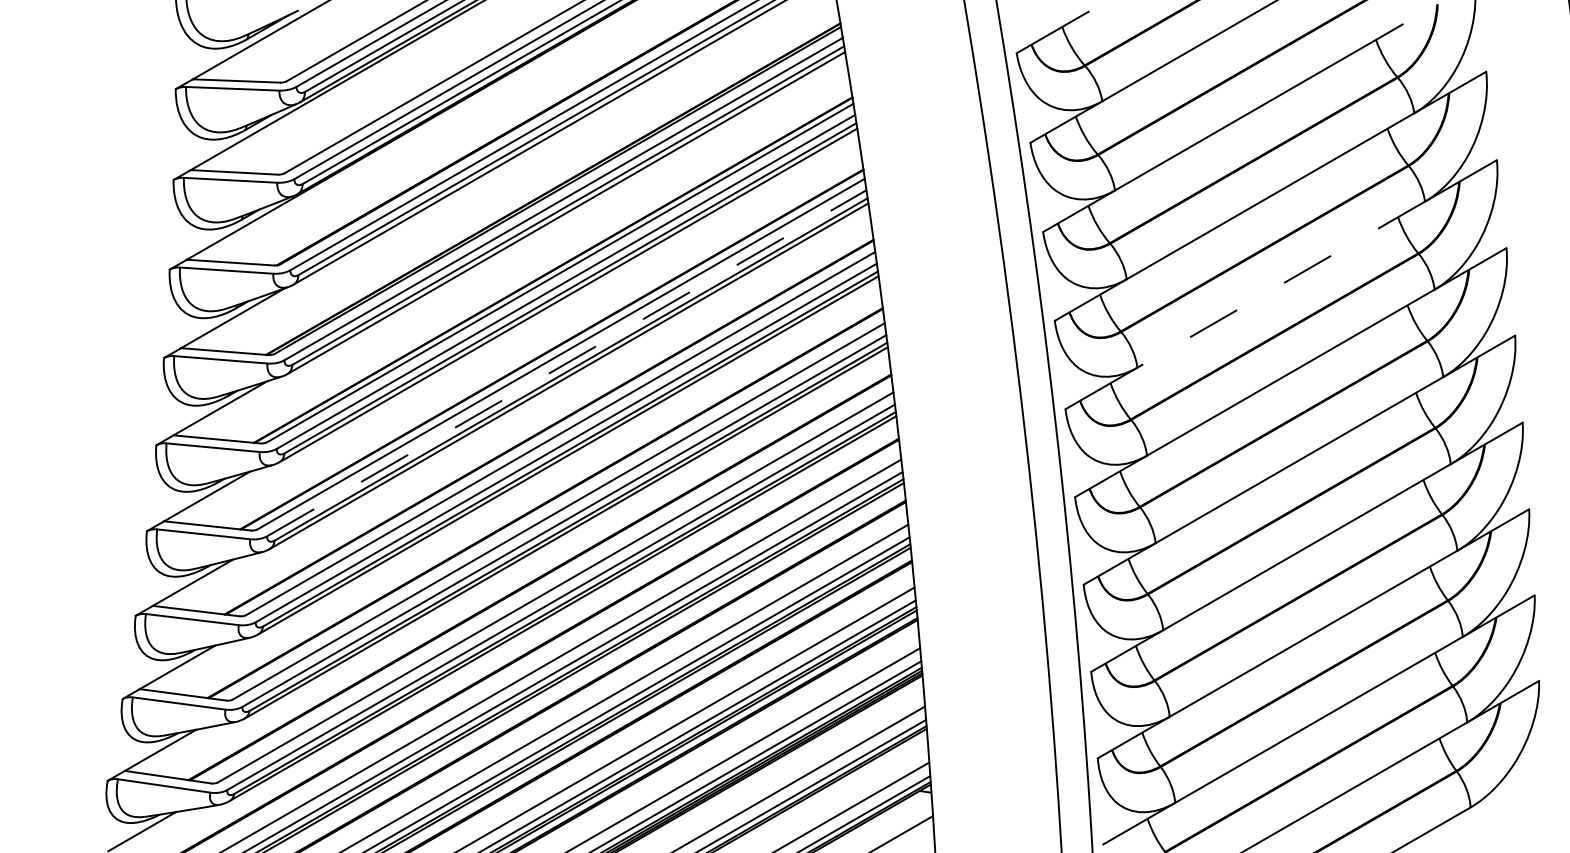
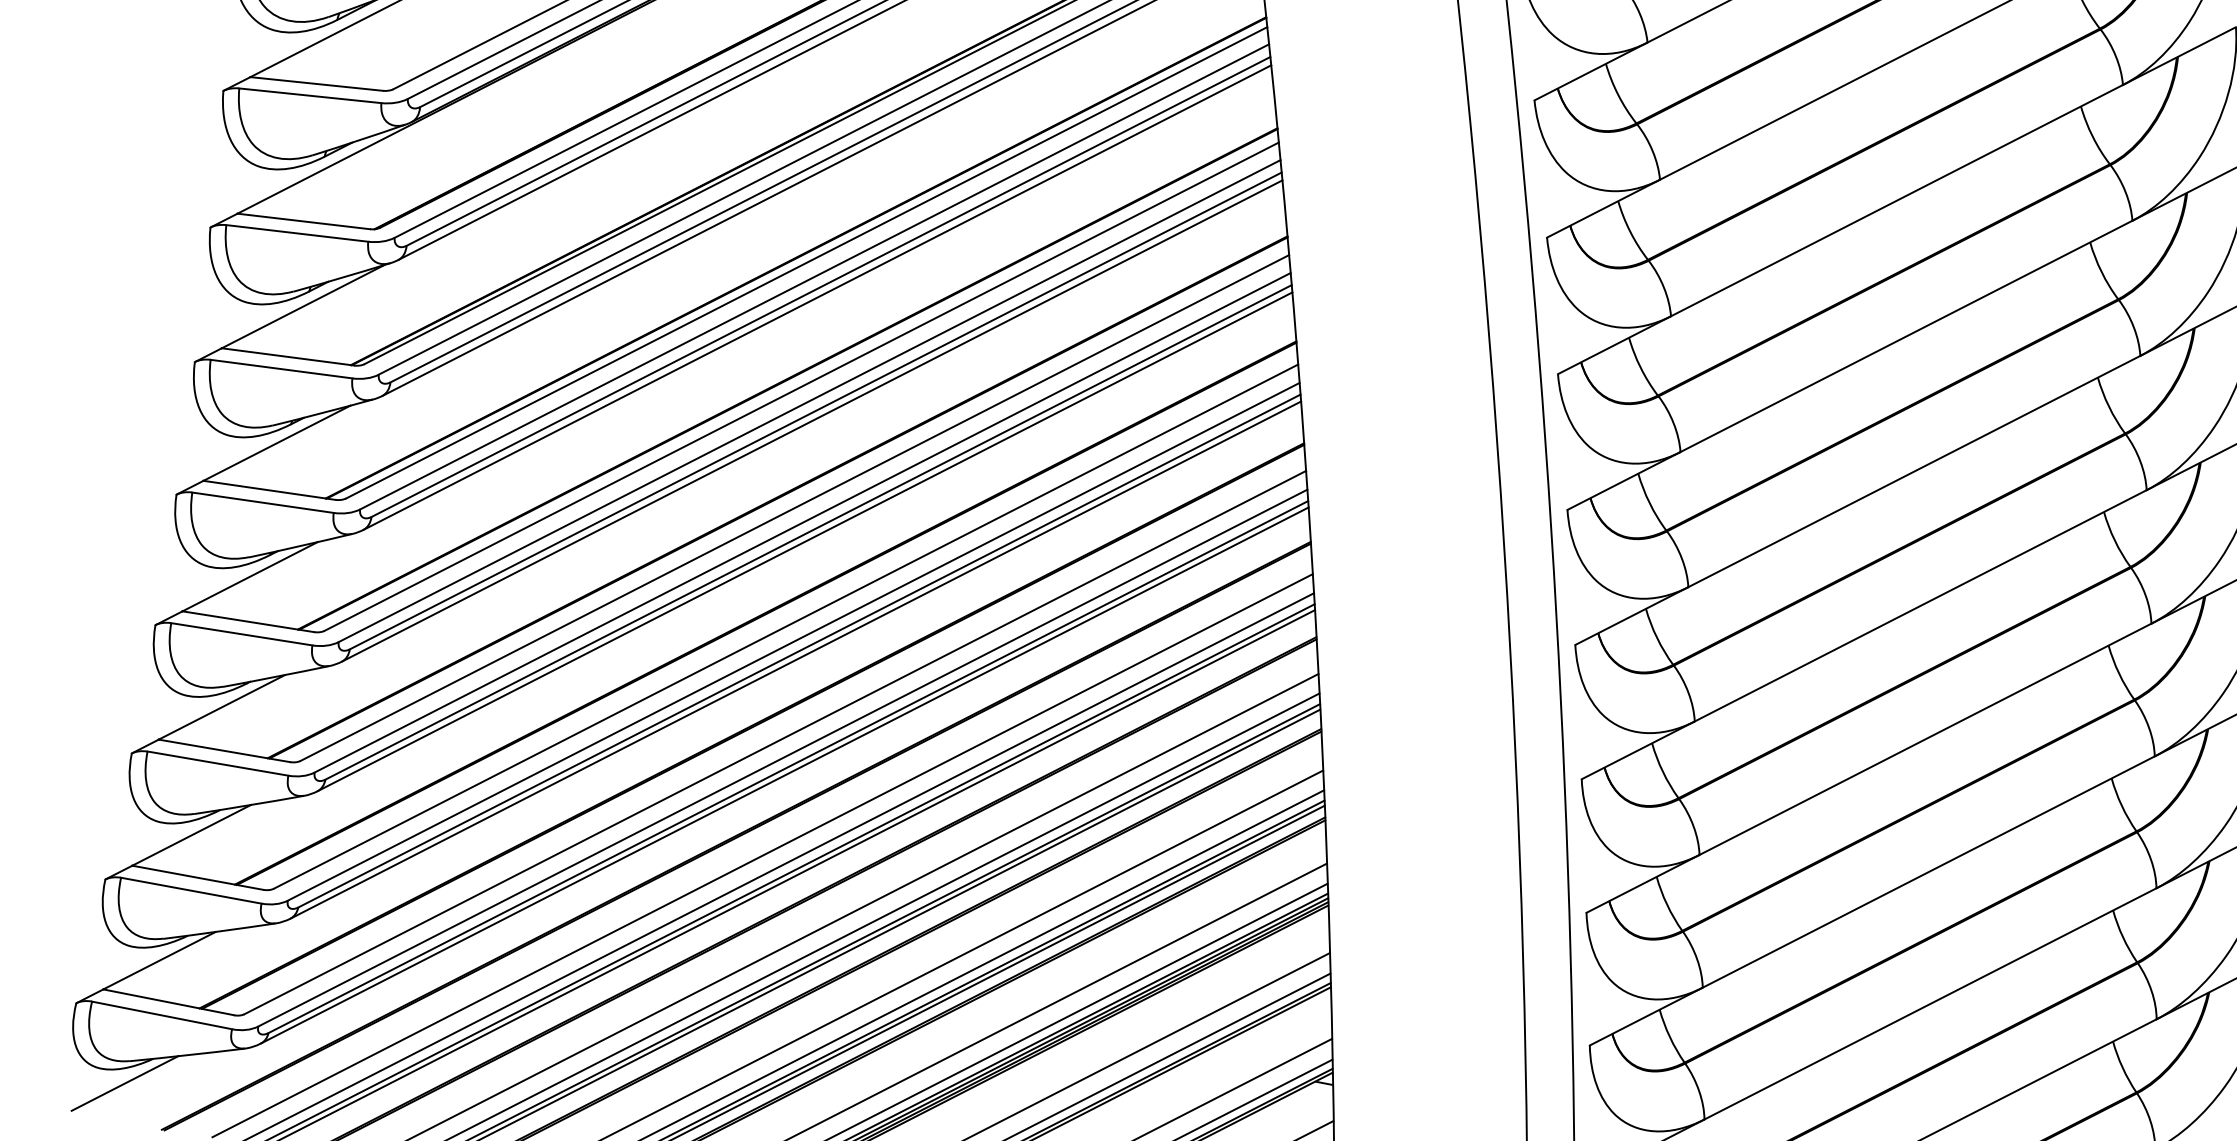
line: (1280, 284) -> (1905, 336), dashed -> solid
line: (566, 363) -> (809, 401), dashed -> solid

